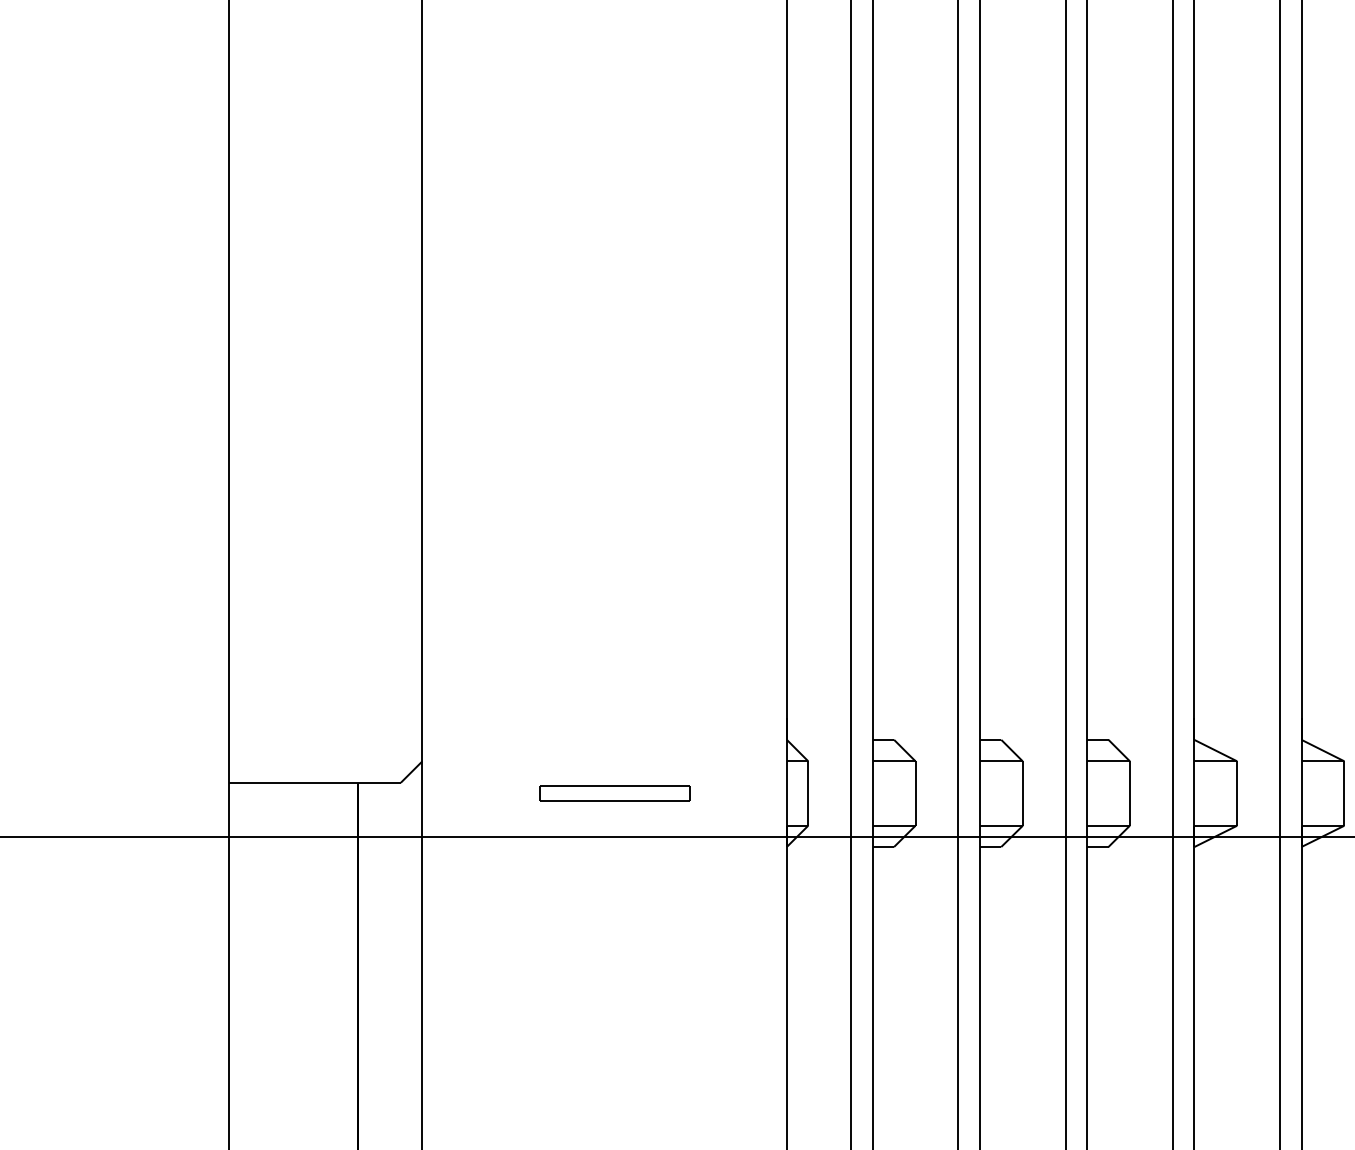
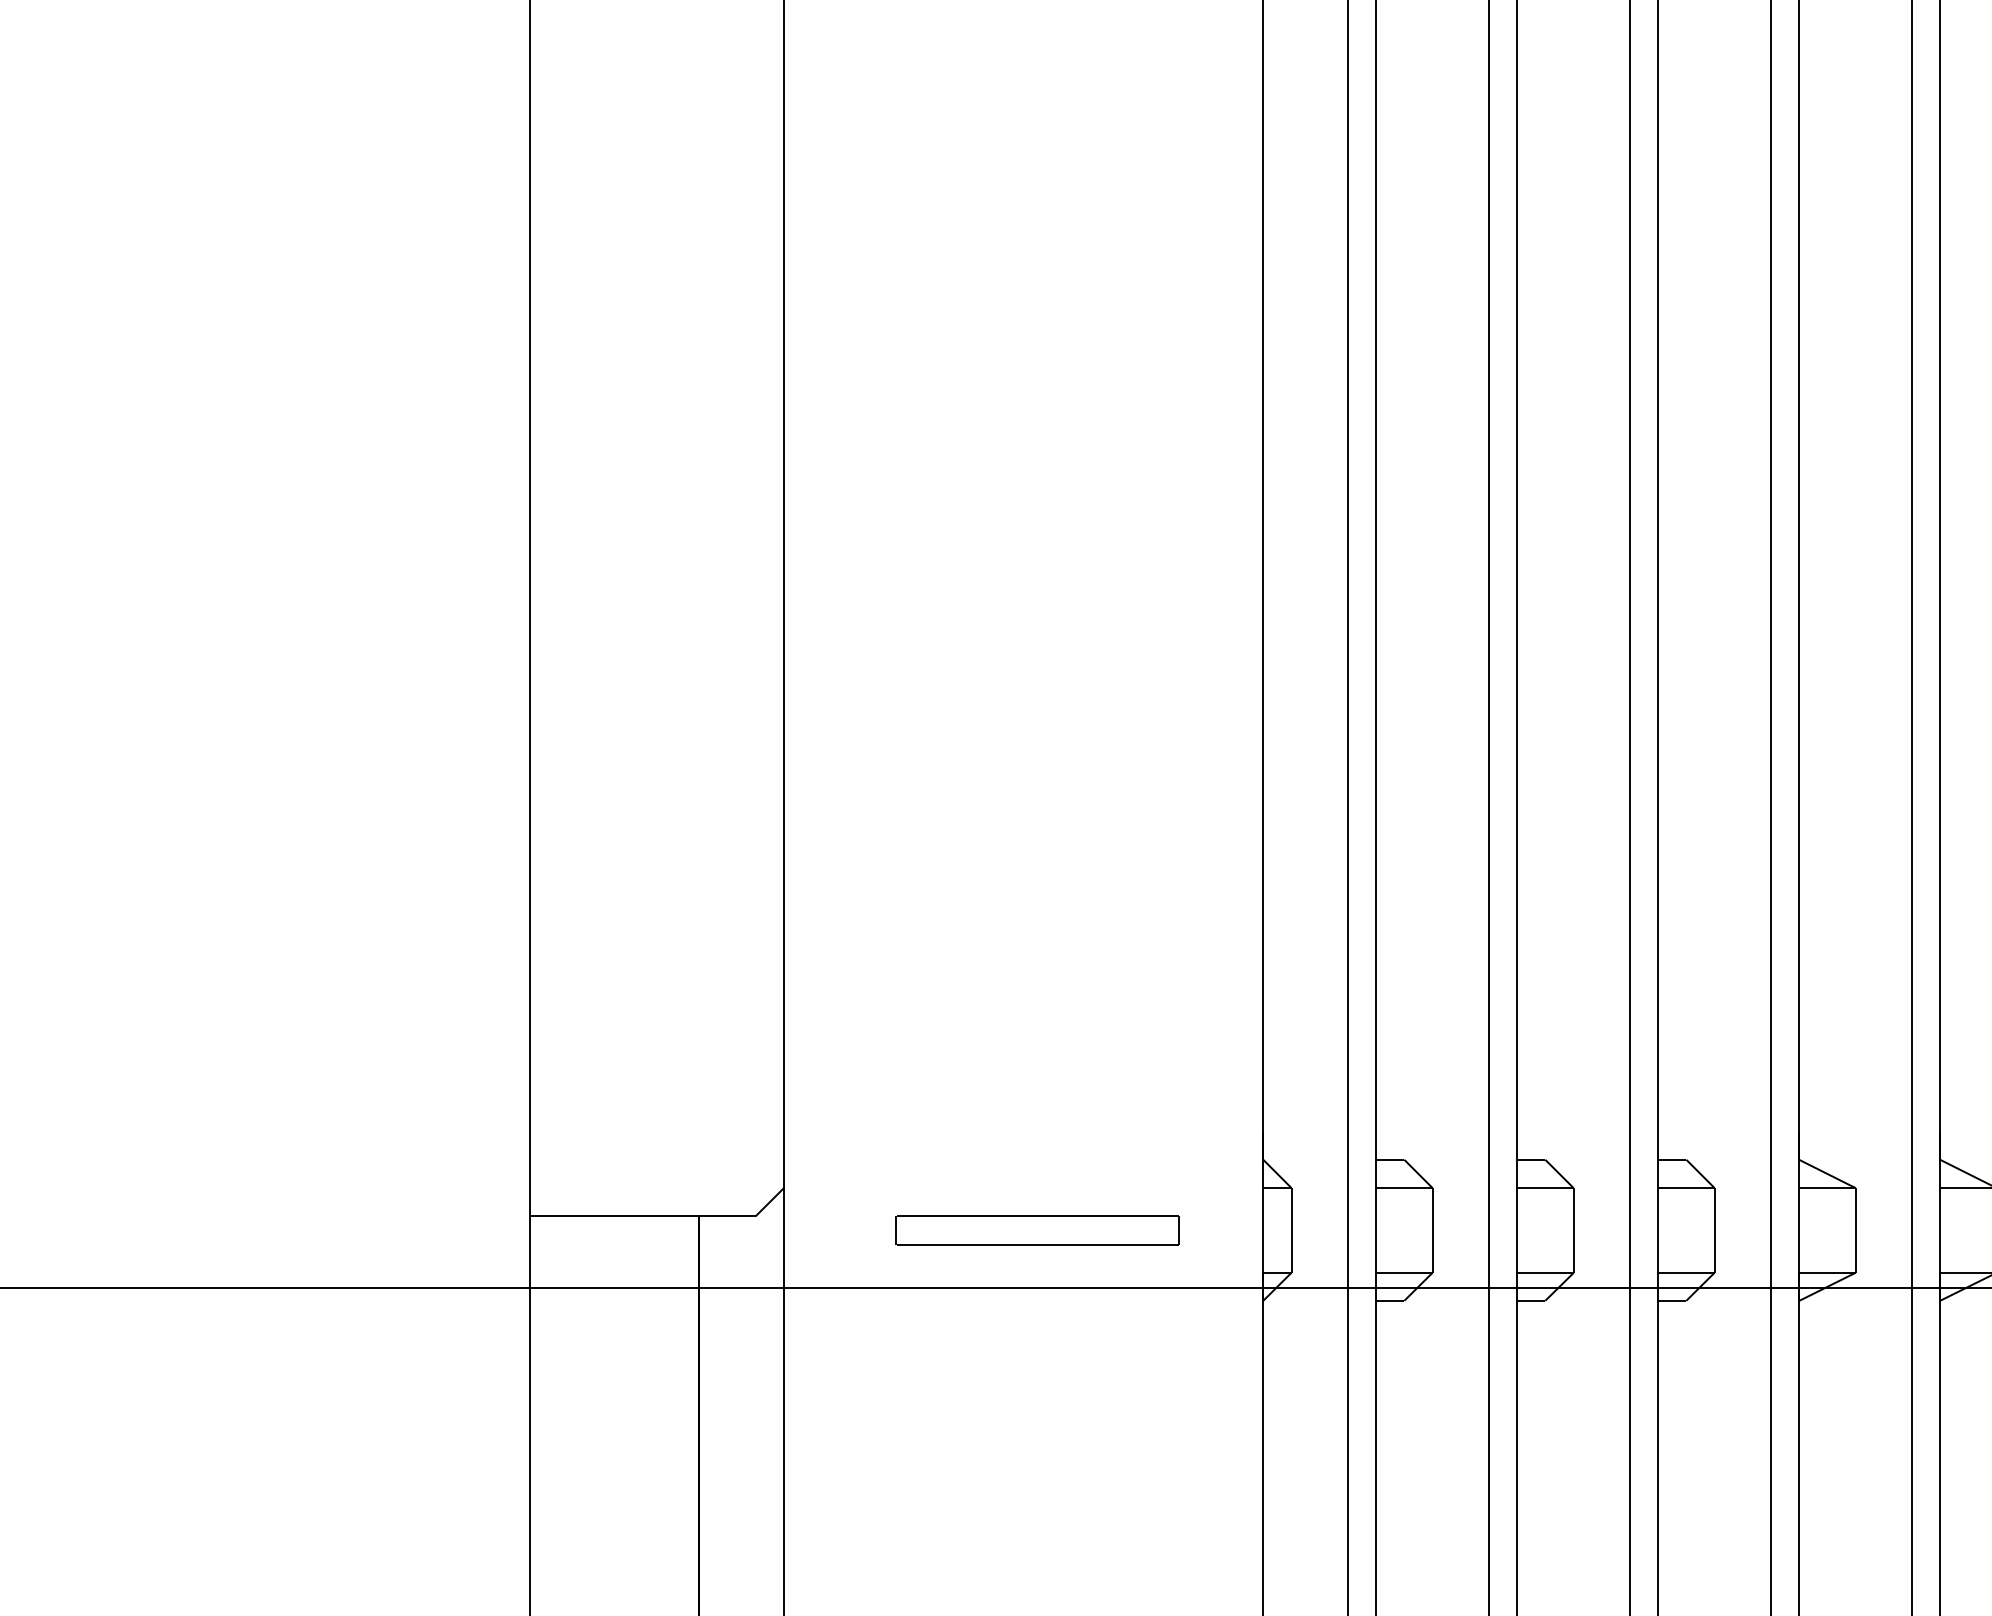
part: (615, 793) -> (1037, 1230), size x1.43

